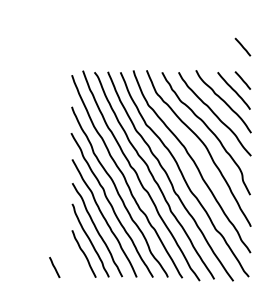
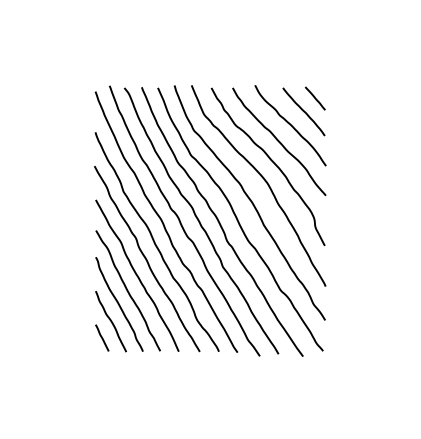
line: (242, 47) -> (314, 55), removed
line: (54, 267) -> (102, 337), moved

